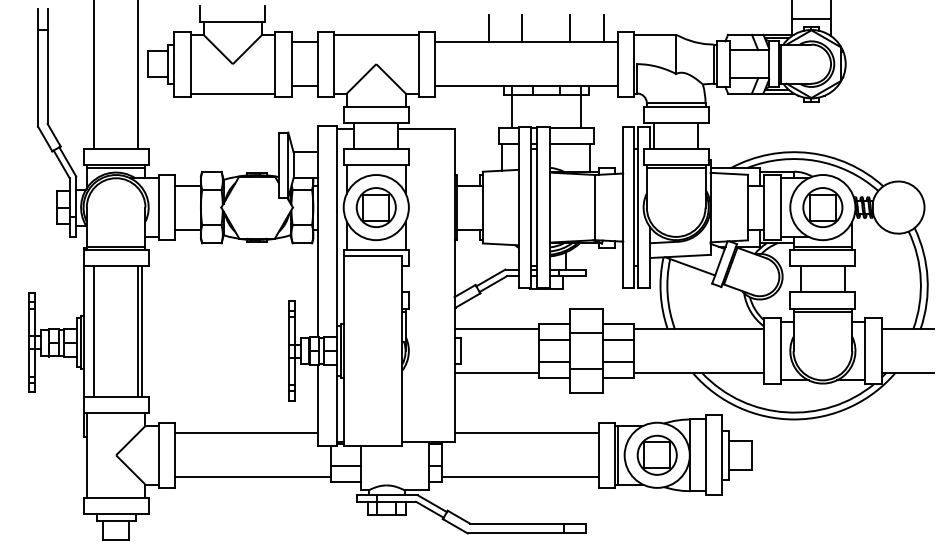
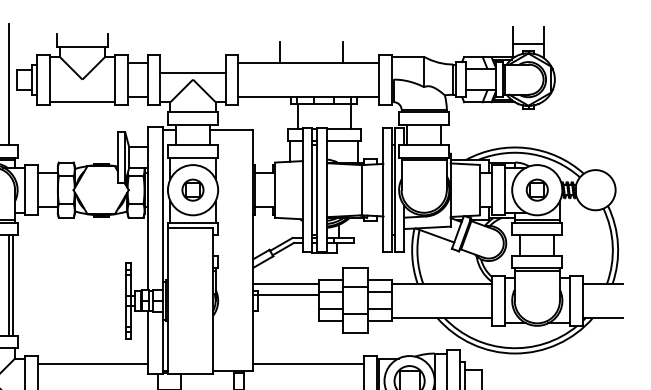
line: (522, 28) -> (305, 52), removed
line: (604, 28) -> (368, 52), removed
line: (375, 34) -> (192, 72), moved
part: (375, 207) -> (192, 190), size x0.7
part: (822, 207) -> (536, 190), size x0.7
line: (496, 372) -> (285, 294), moved

